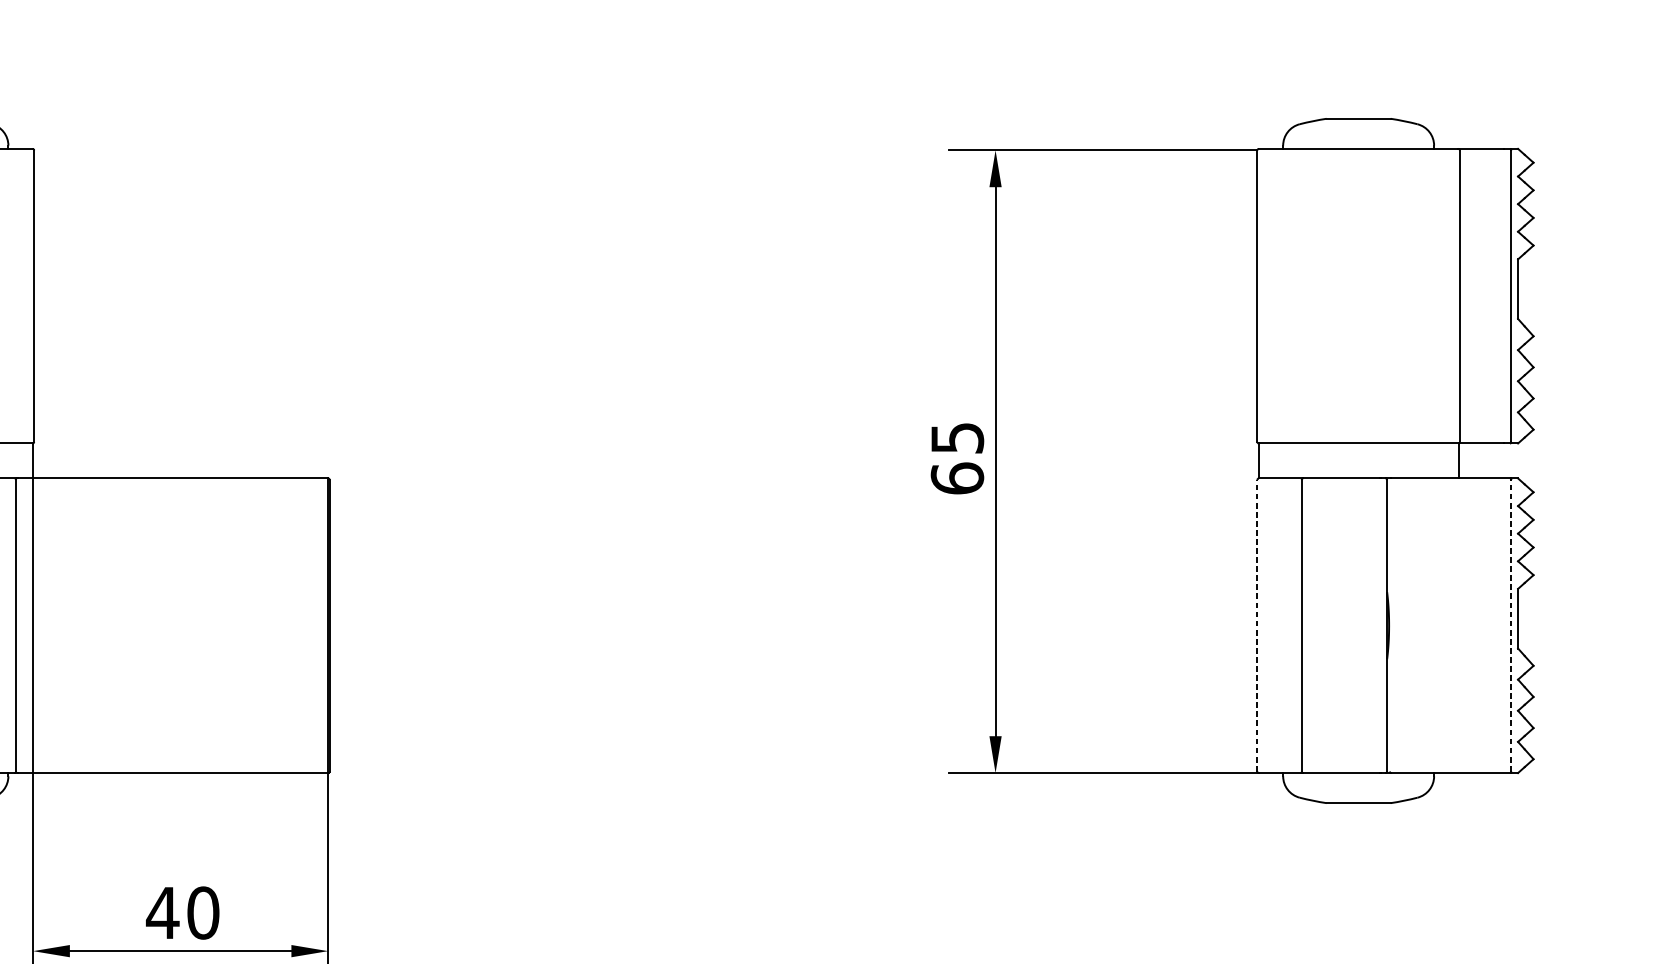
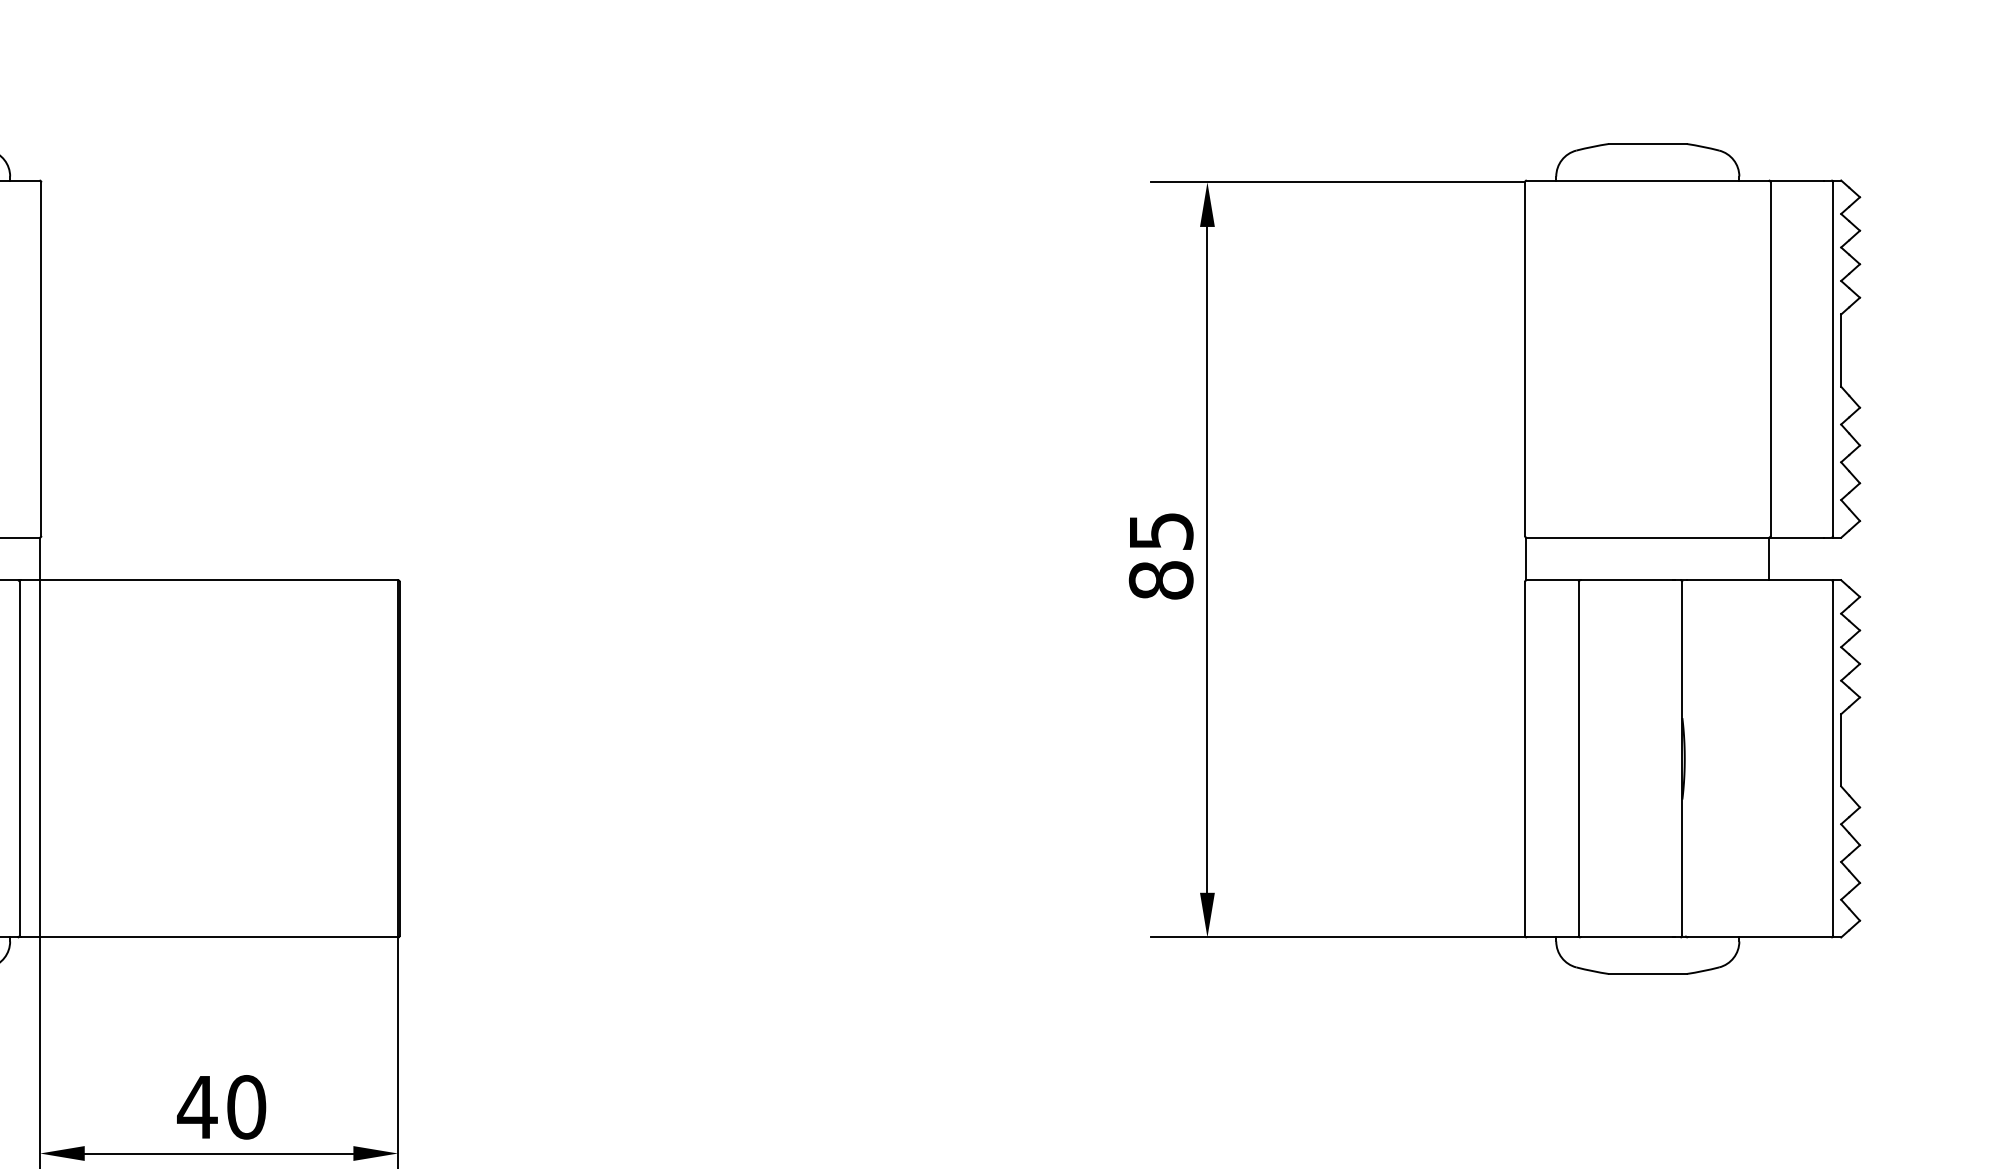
text: (956, 477) -> (1160, 579), 65 -> 85
line: (1257, 625) -> (1525, 758), dashed -> solid
line: (1511, 625) -> (1833, 758), dashed -> solid

